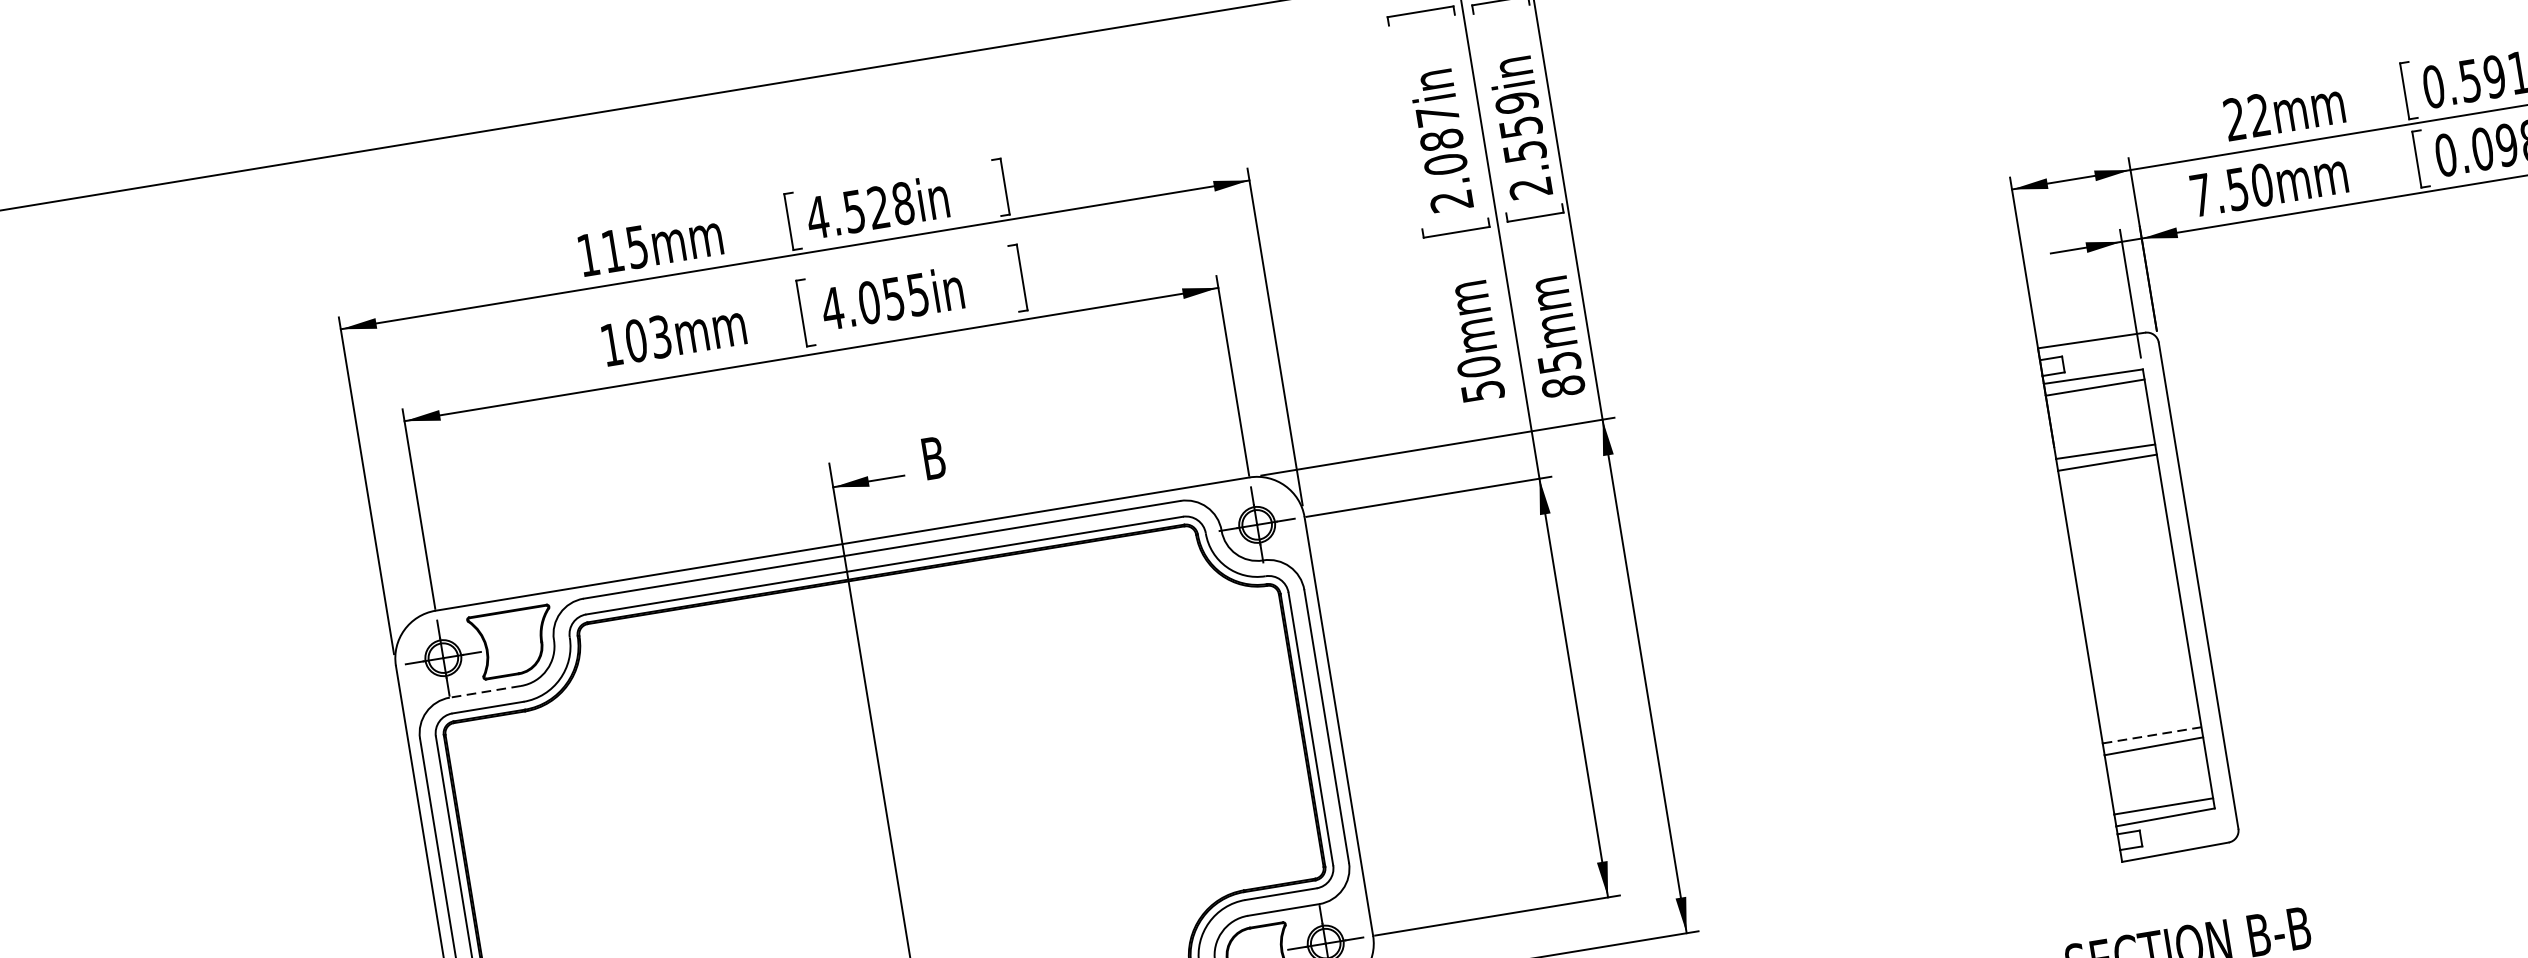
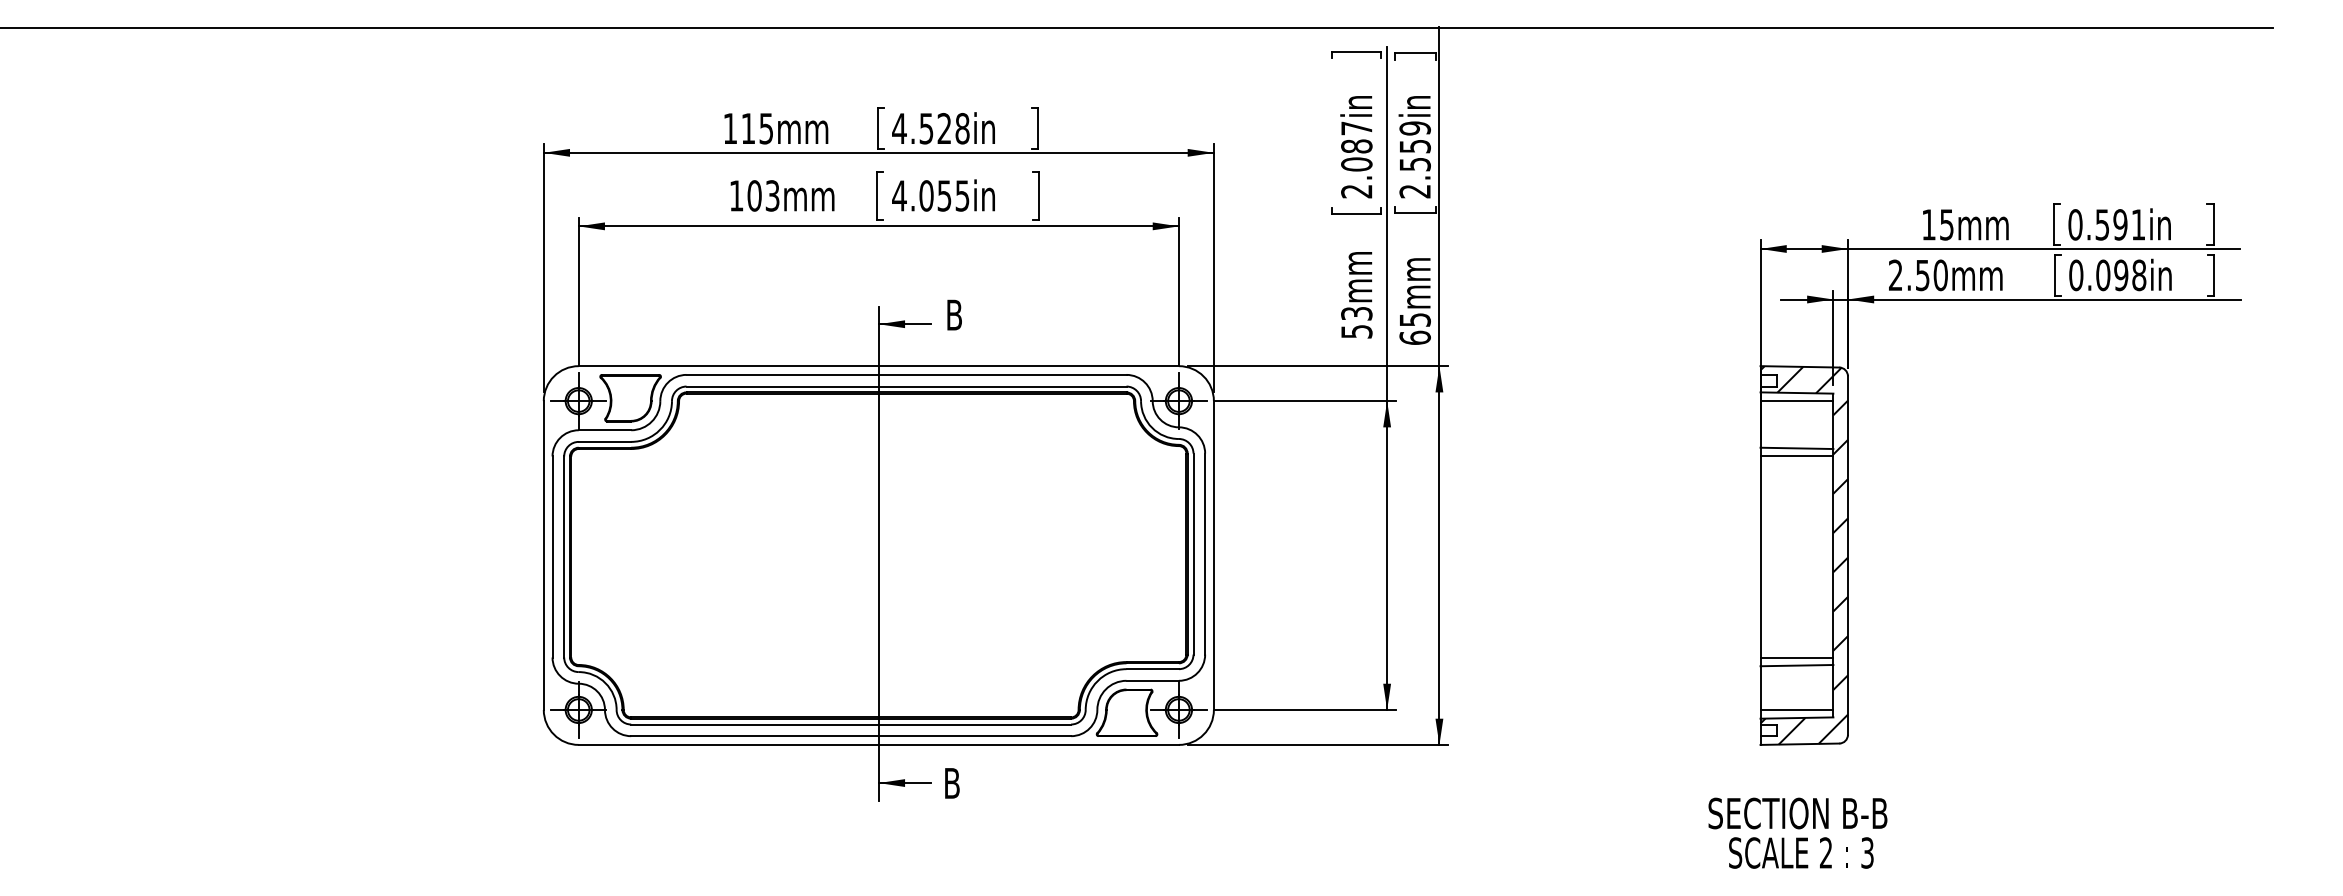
text: (2246, 116) -> (1937, 224), 22mm -> 15mm
text: (2200, 194) -> (1895, 274), 7.50mm -> 2.50mm
text: (1478, 366) -> (1356, 313), 50mm -> 53mm
text: (1562, 386) -> (1414, 337), 85mm -> 65mm
hatch: (2138, 595) -> (1803, 555), added
line: (484, 692) -> (604, 430), dashed -> solid
line: (2152, 735) -> (1797, 657), dashed -> solid

